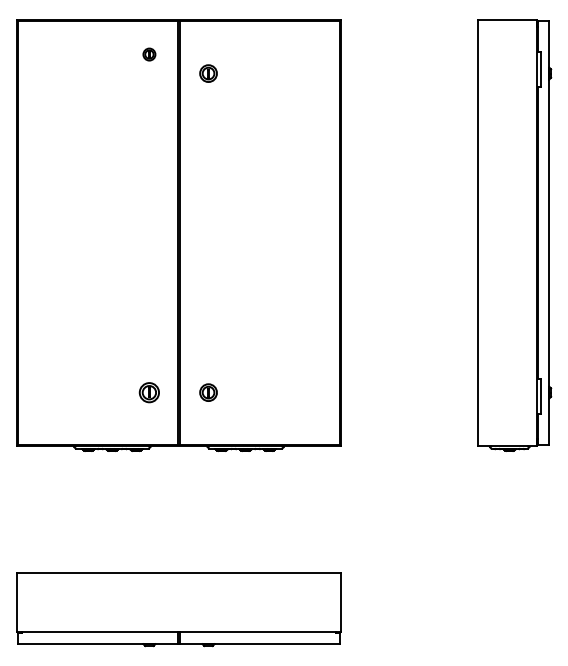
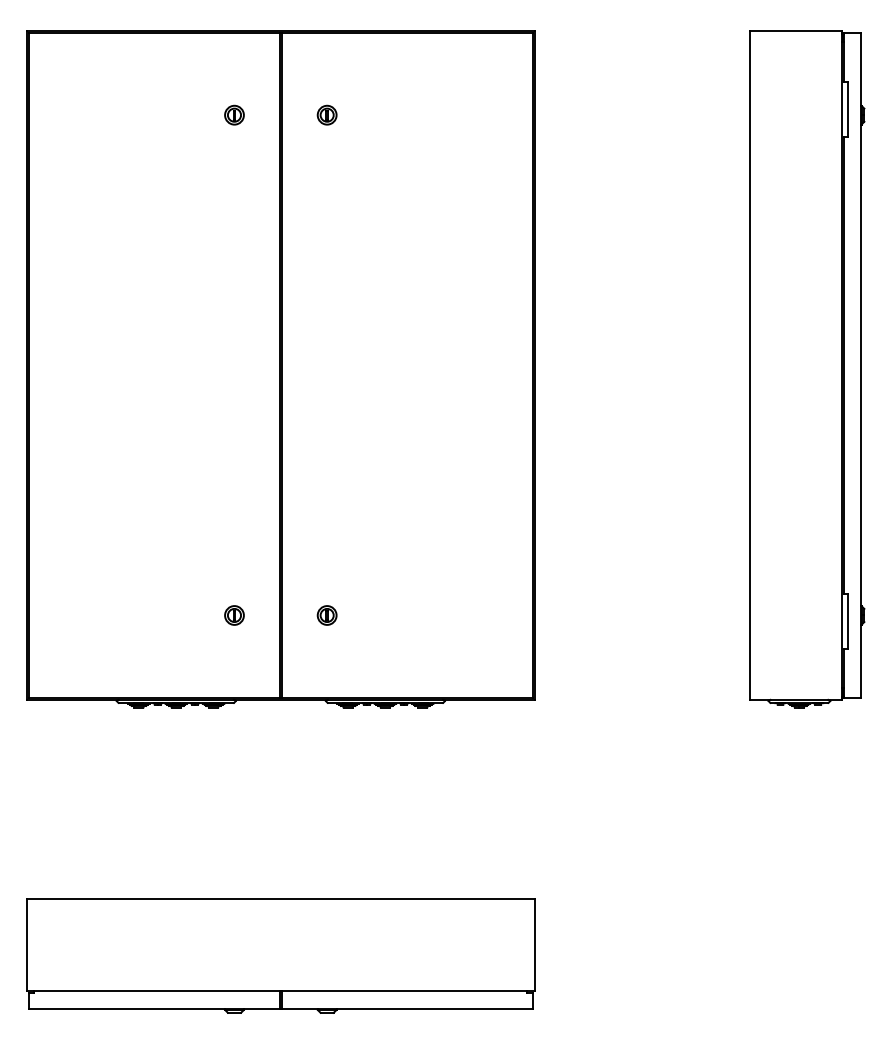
part: (149, 54) -> (234, 115), moved
part: (208, 73) -> (327, 115), size x0.71
part: (149, 392) -> (234, 615), size x0.62
part: (208, 392) -> (327, 615), size x0.71

